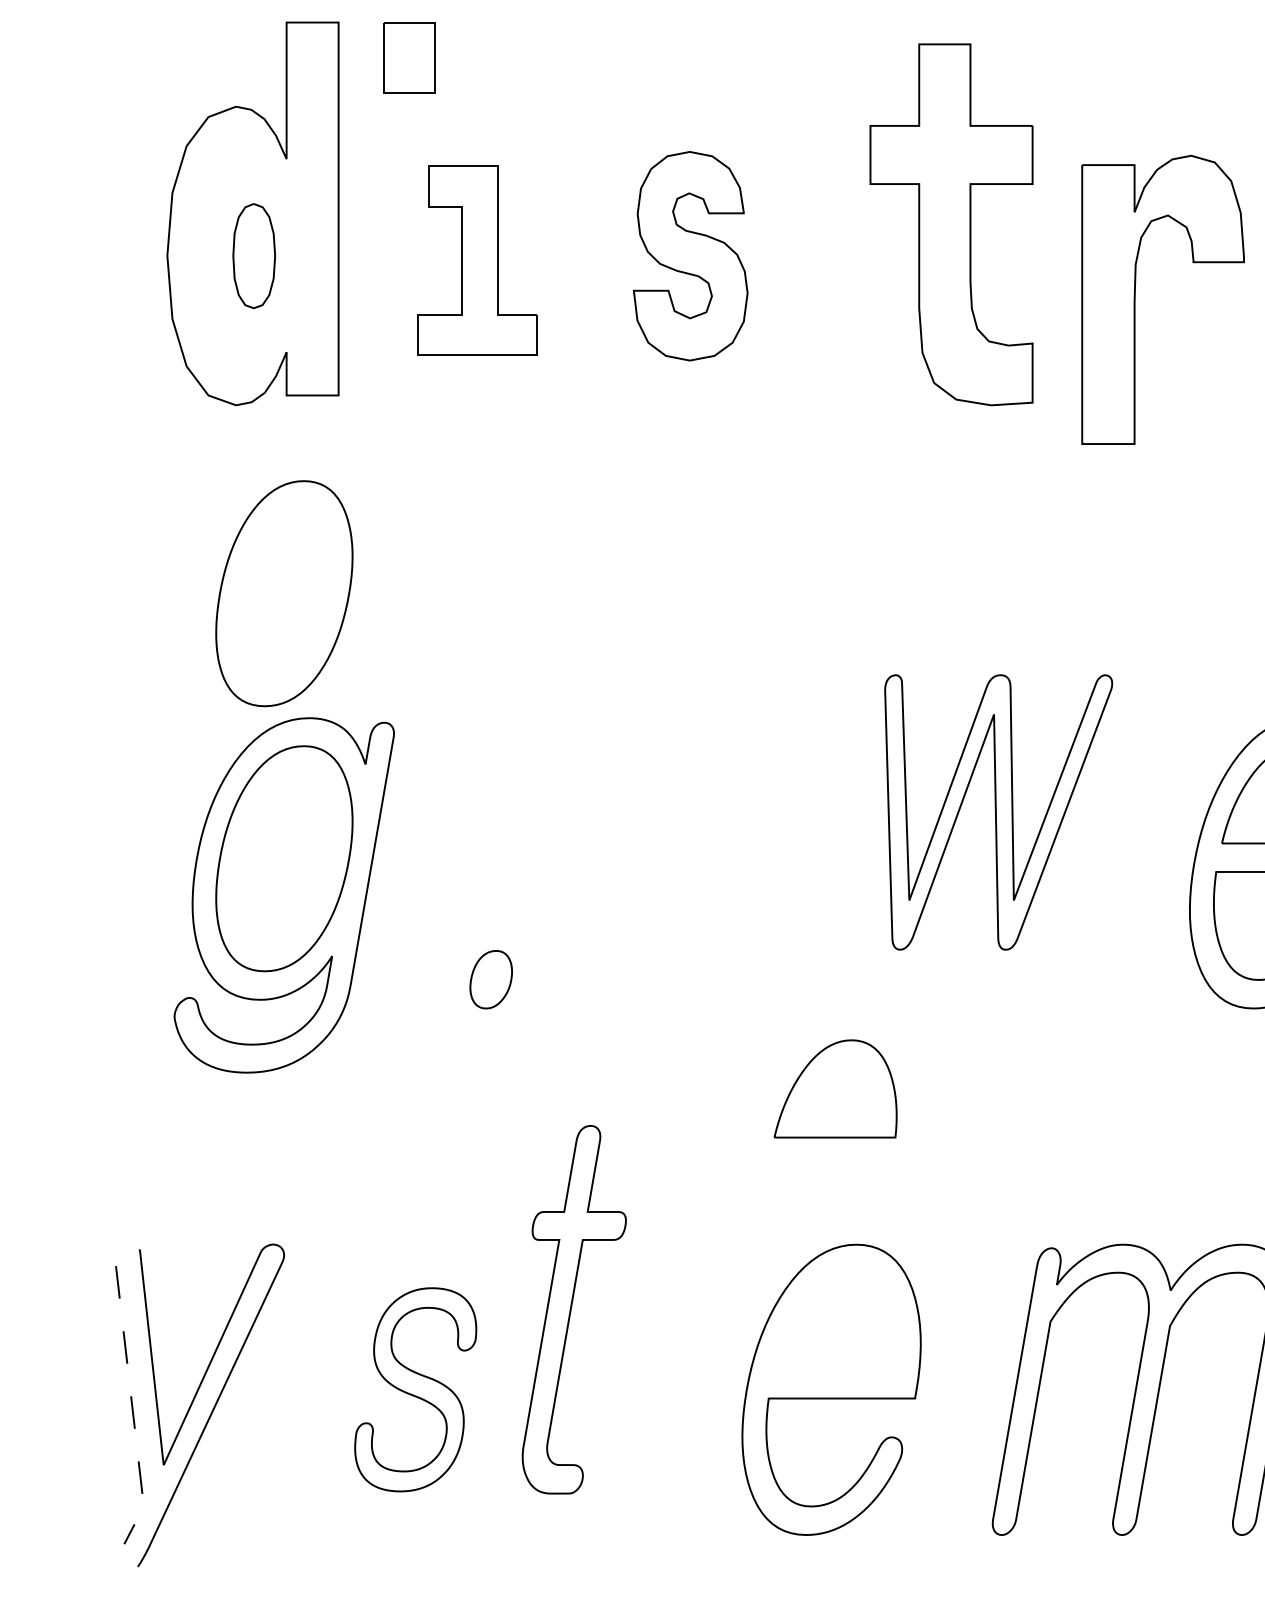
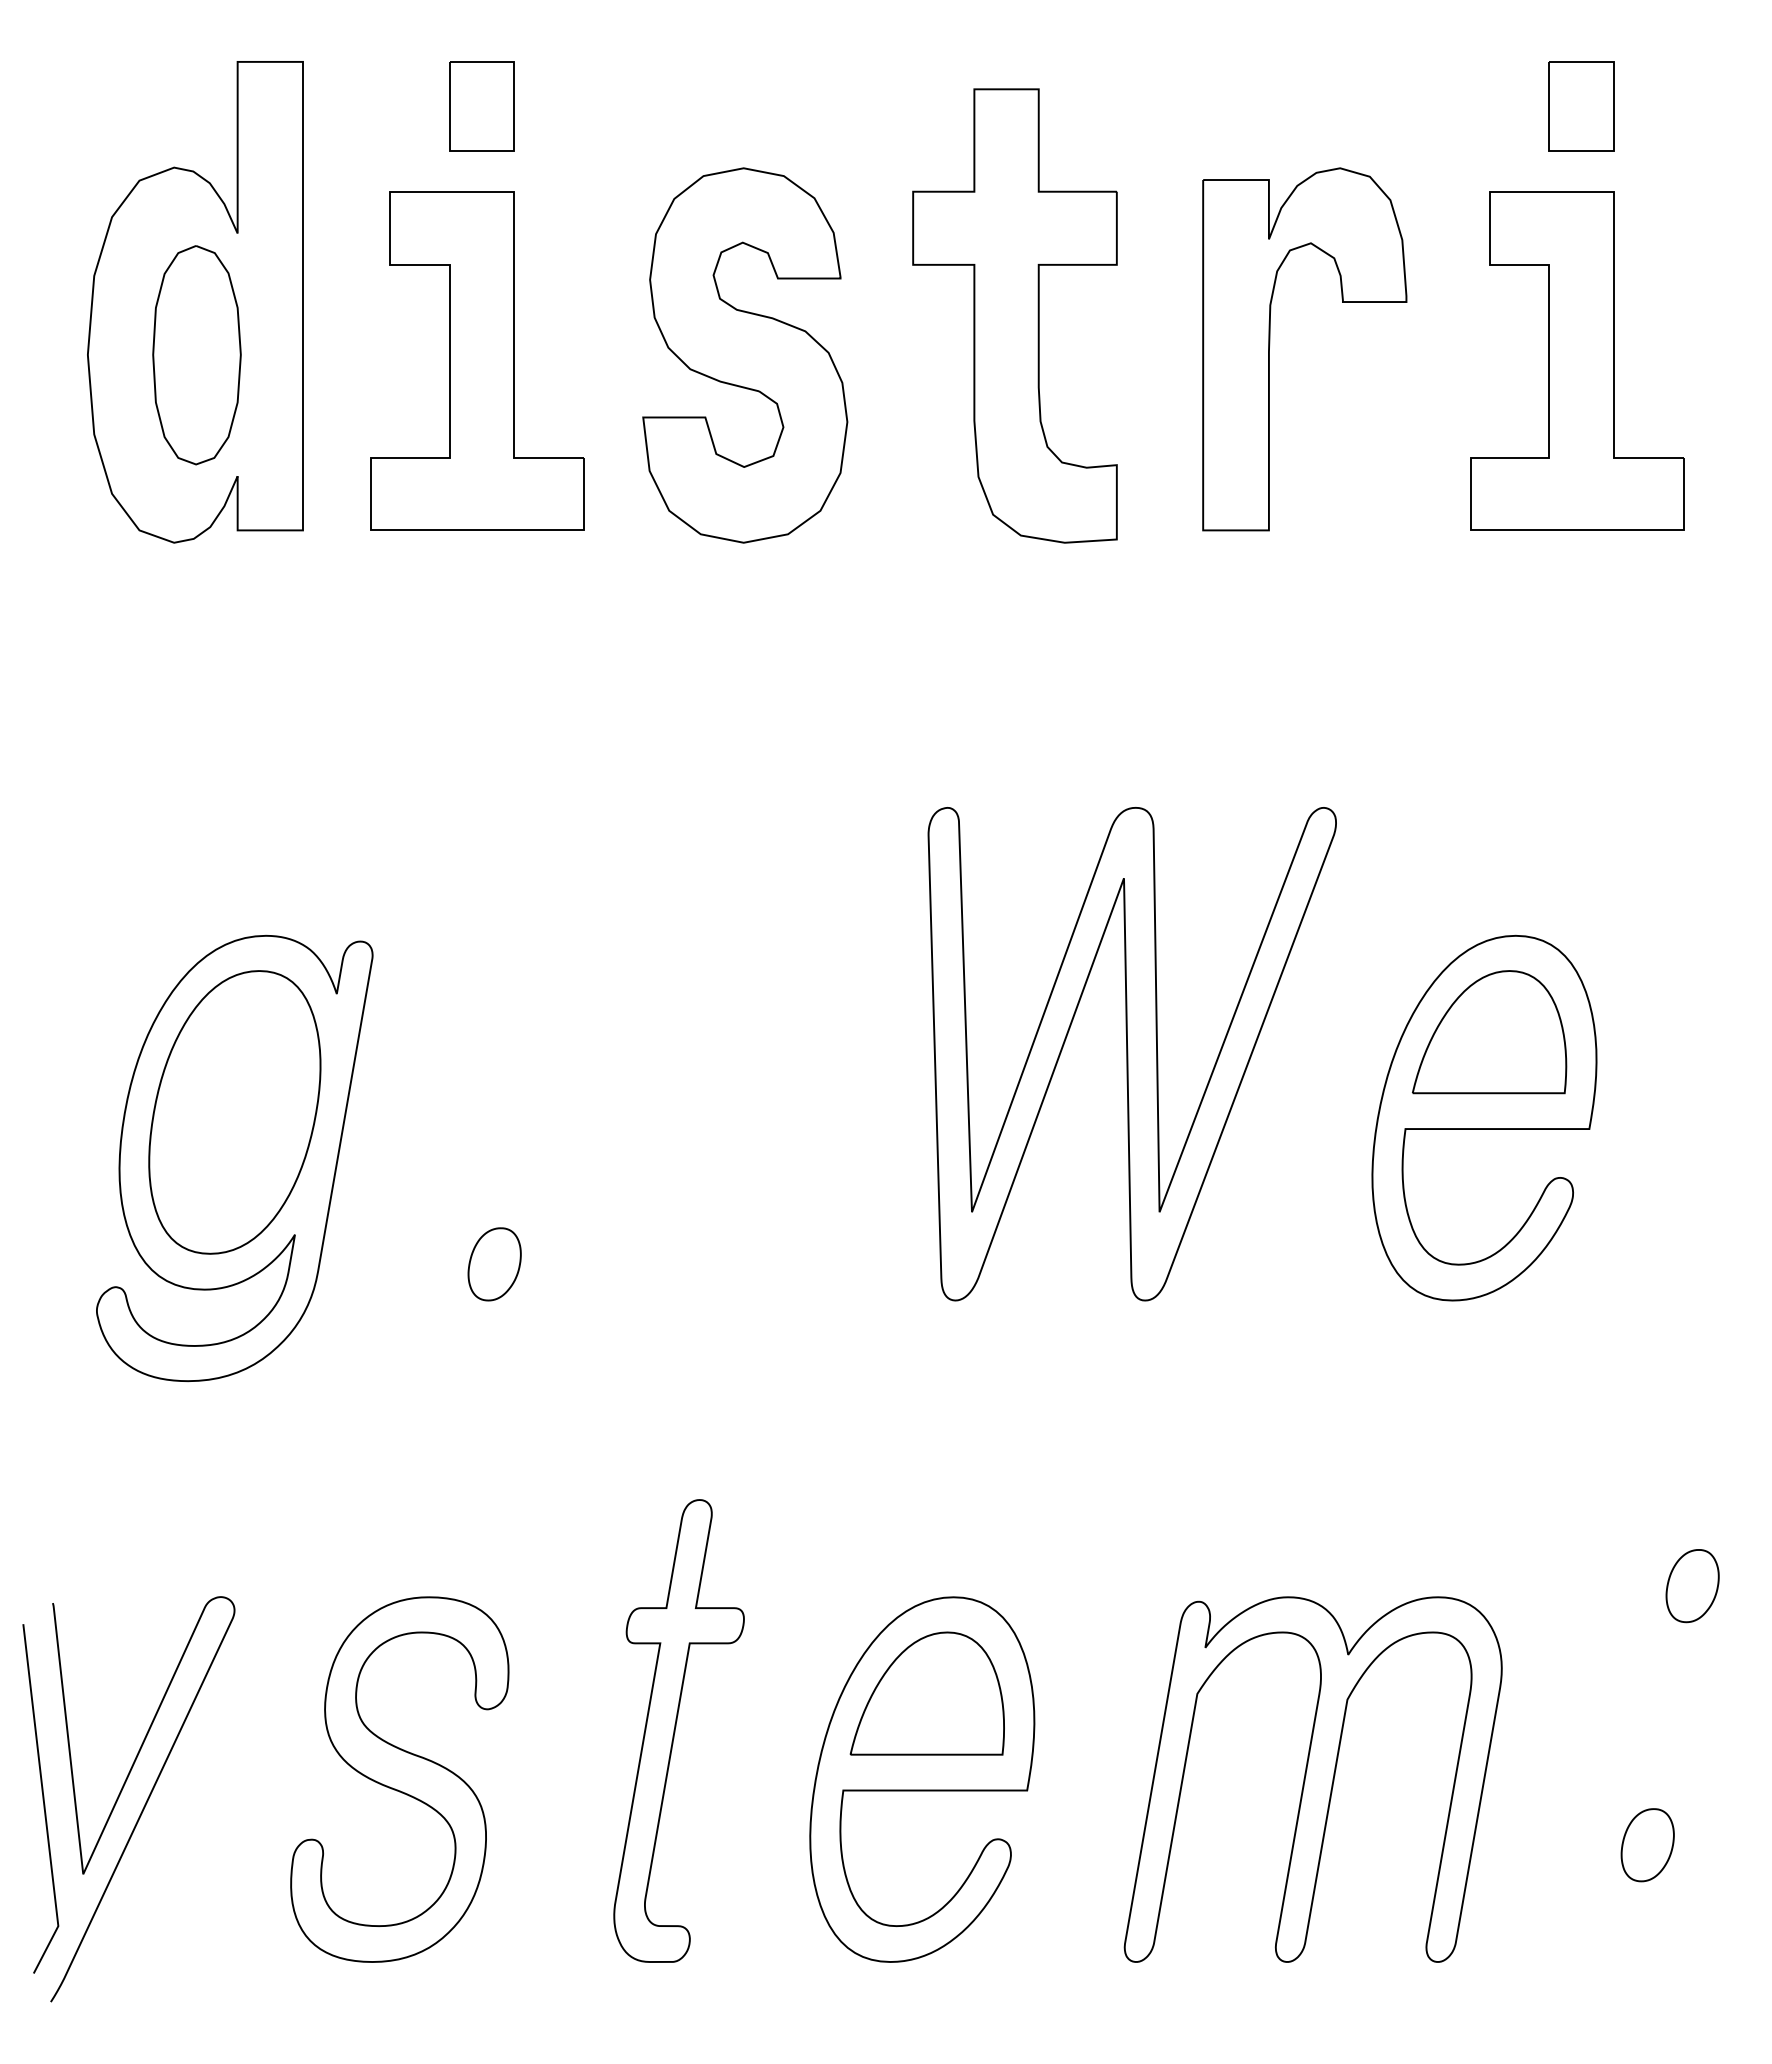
part: (409, 58) -> (481, 106), moved
part: (951, 224) -> (1014, 315), moved
part: (253, 256) -> (196, 355), size x1.67
part: (690, 256) -> (745, 355), size x1.43
part: (477, 260) -> (477, 360), size x1.43
part: (1135, 296) -> (1270, 344), moved
part: (284, 593) -> (234, 779), removed
part: (998, 812) -> (1131, 1054), size x1.43
part: (834, 1088) -> (926, 1693), moved
part: (573, 1309) -> (678, 1730), moved
part: (415, 1389) -> (399, 1779), size x1.43
line: (132, 1408) -> (44, 1802), dashed -> solid

